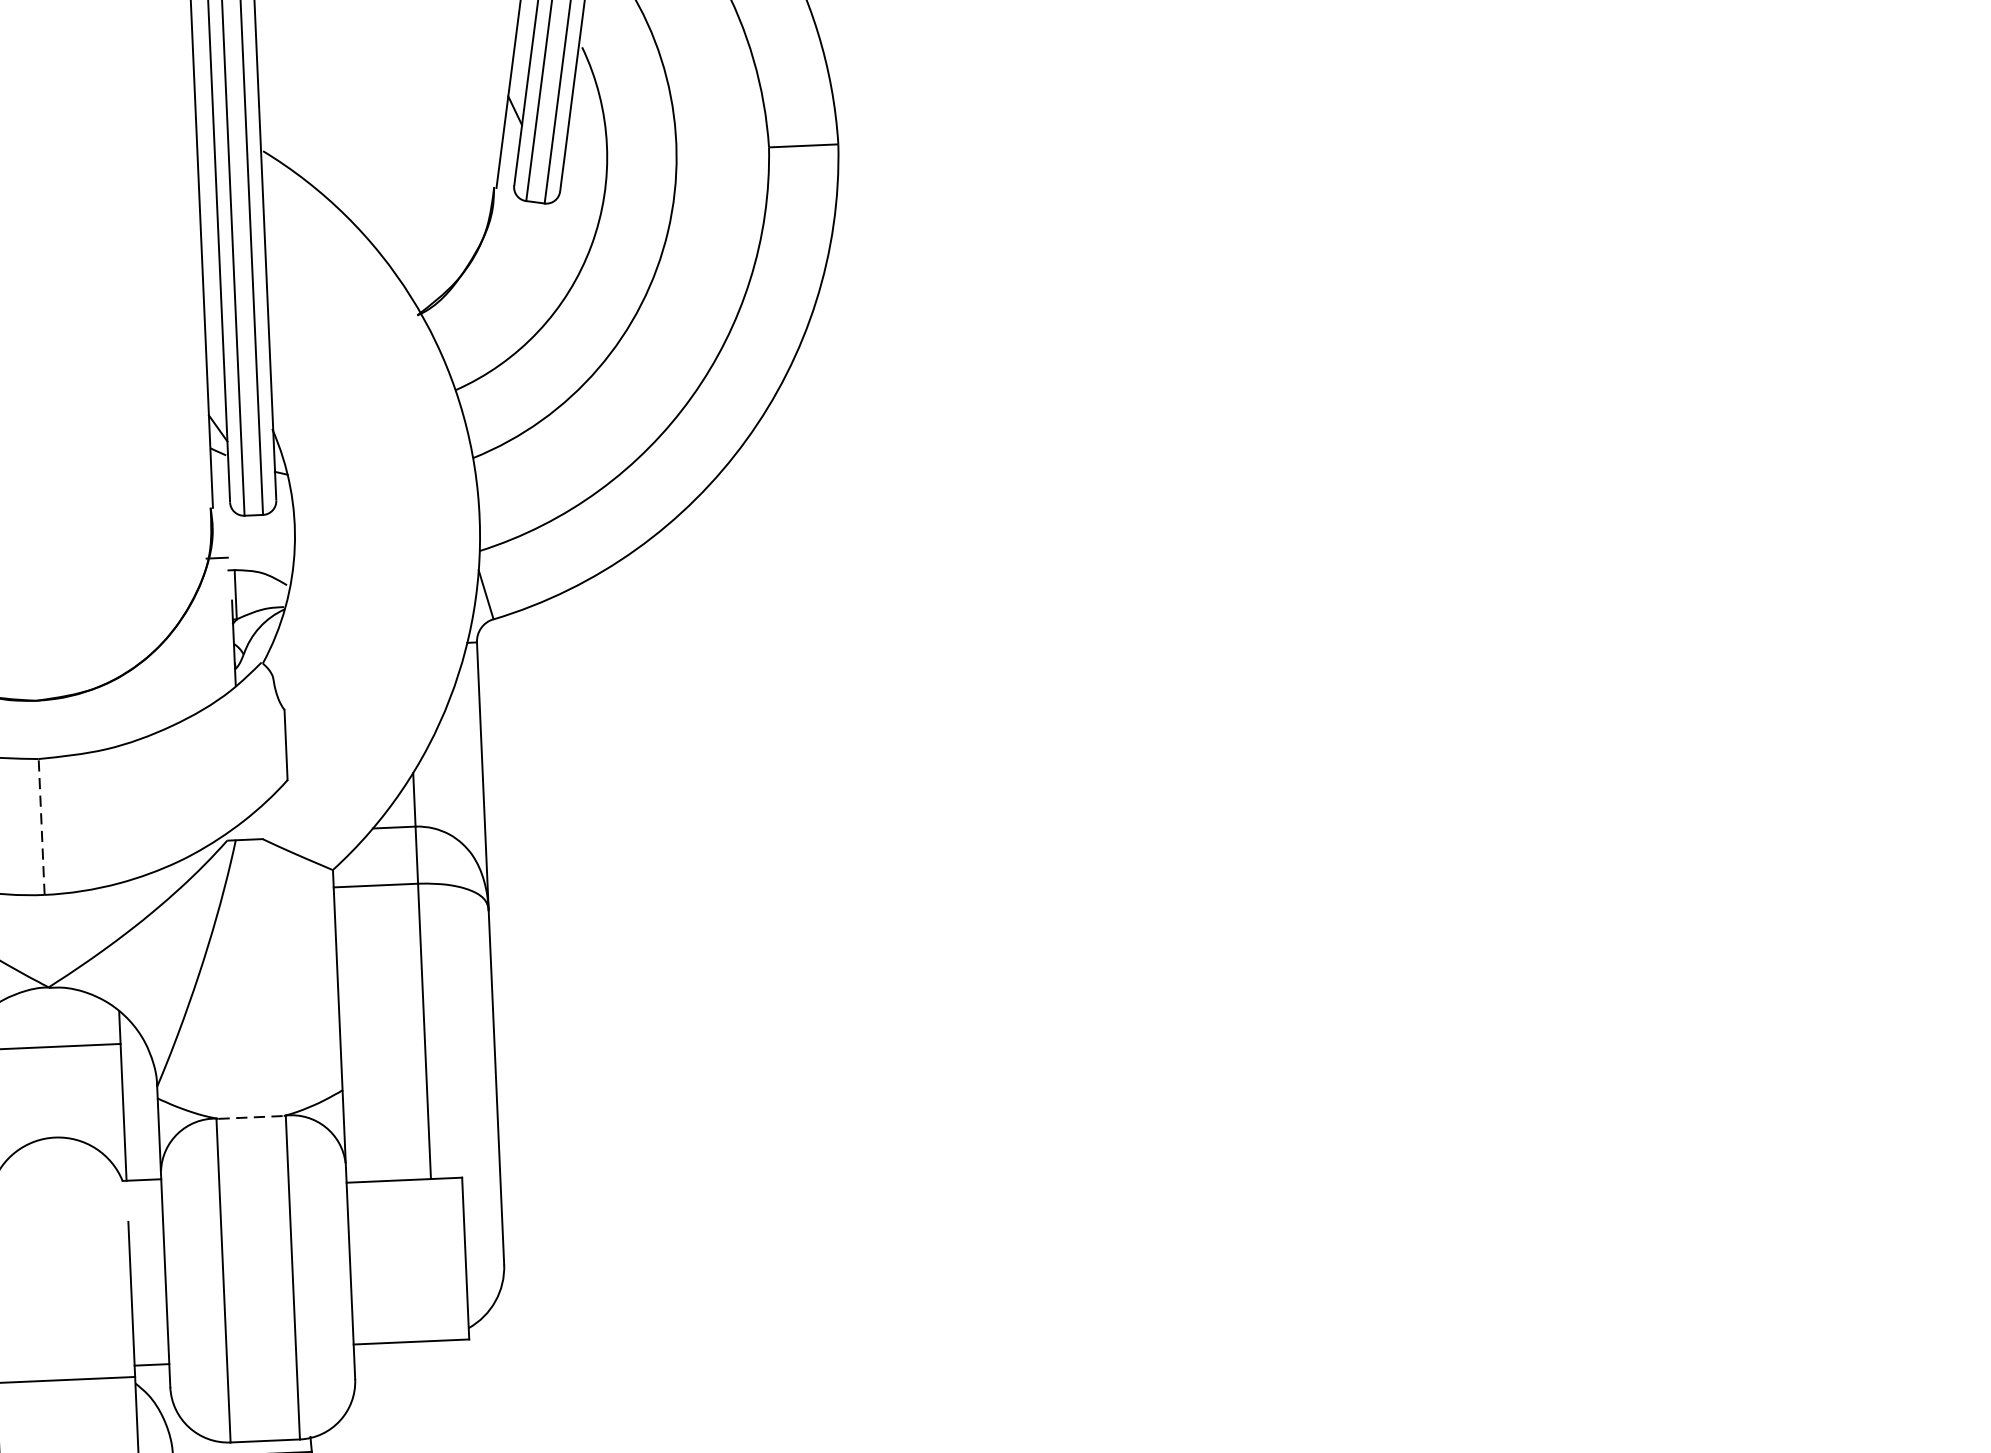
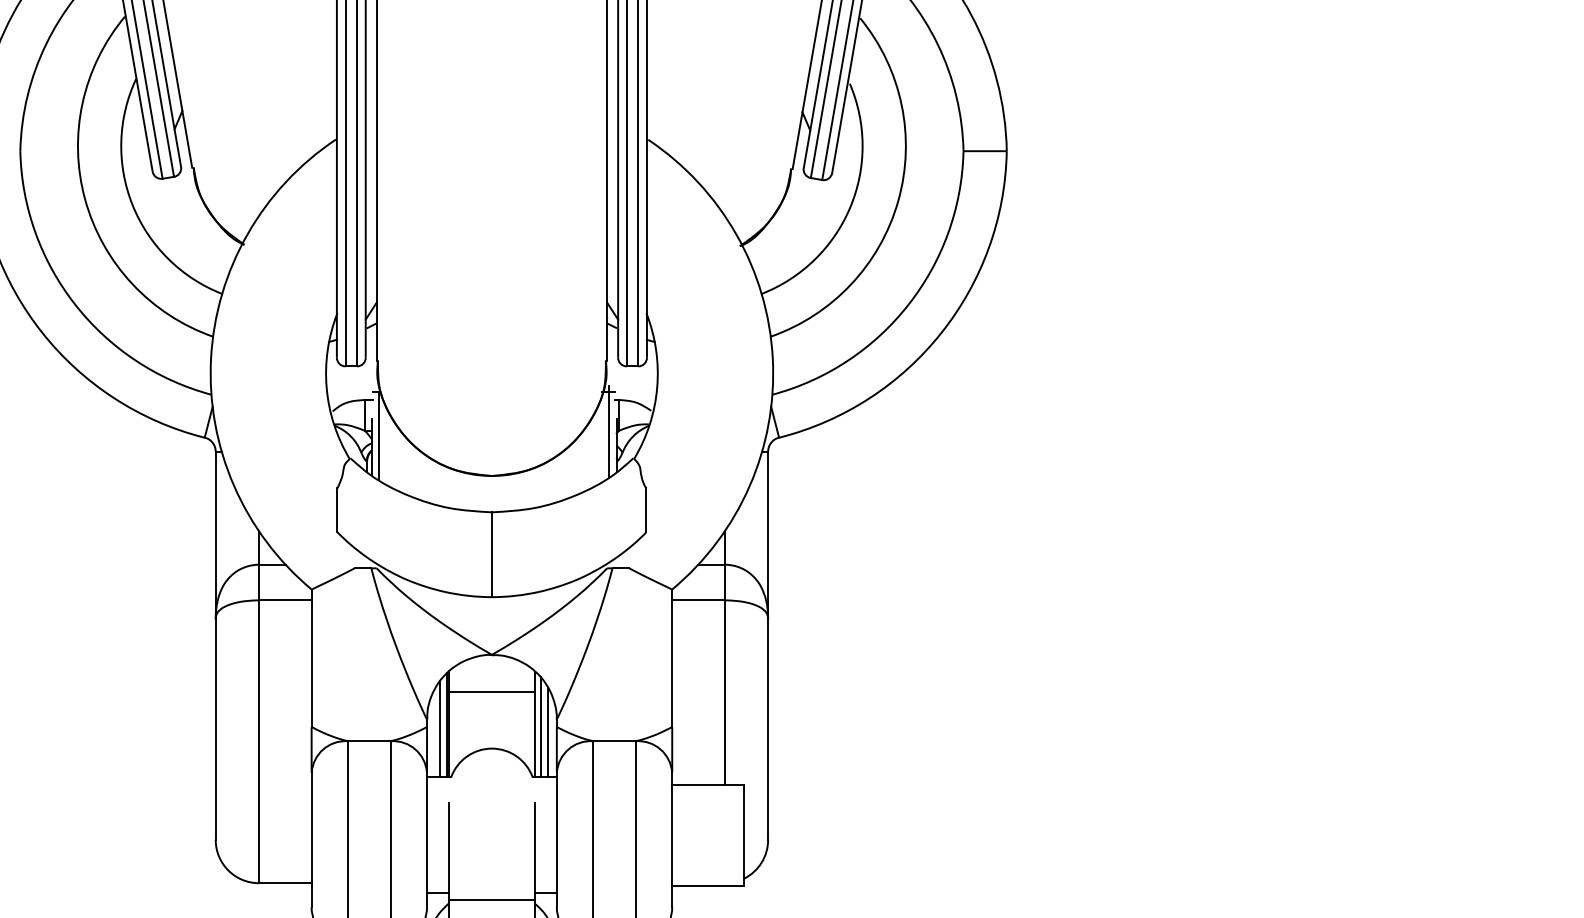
line: (221, 621) -> (609, 431), added
line: (40, 826) -> (491, 554), dashed -> solid
line: (131, 1098) -> (540, 726), added
line: (144, 1107) -> (548, 732), added
line: (252, 1117) -> (615, 741), dashed -> solid

